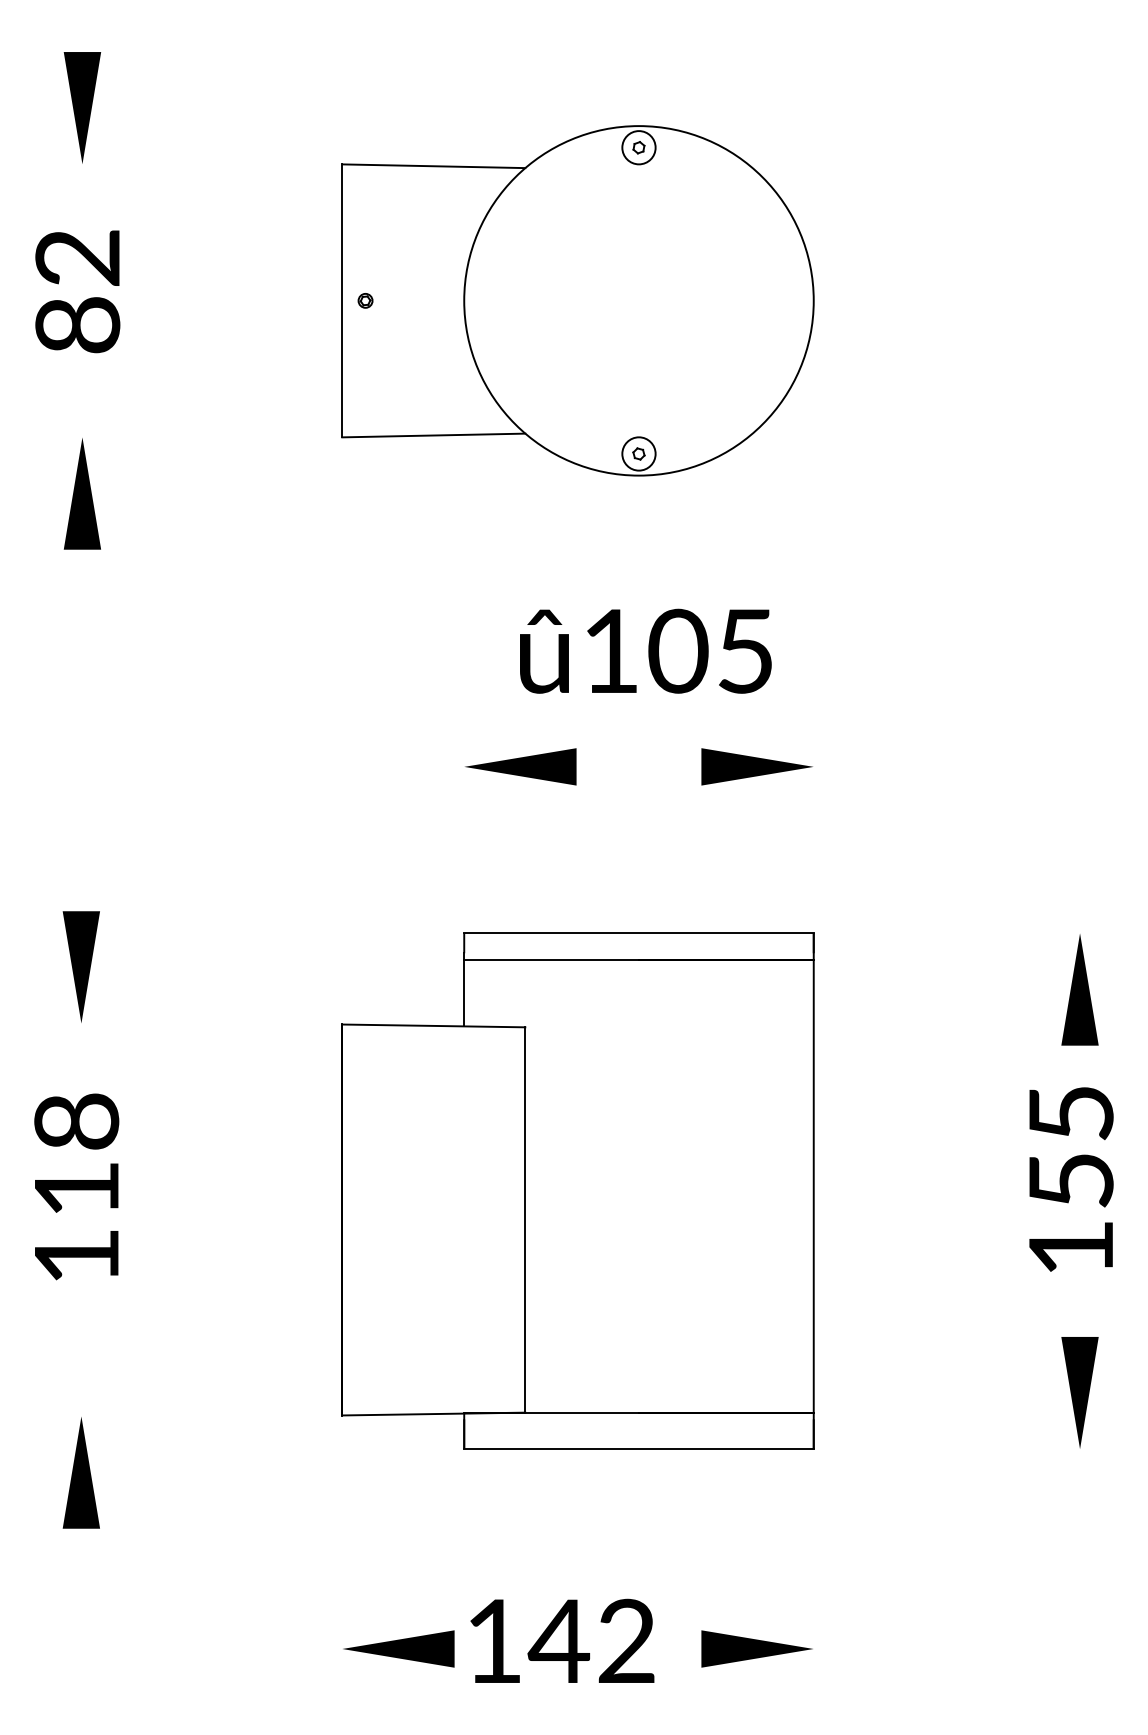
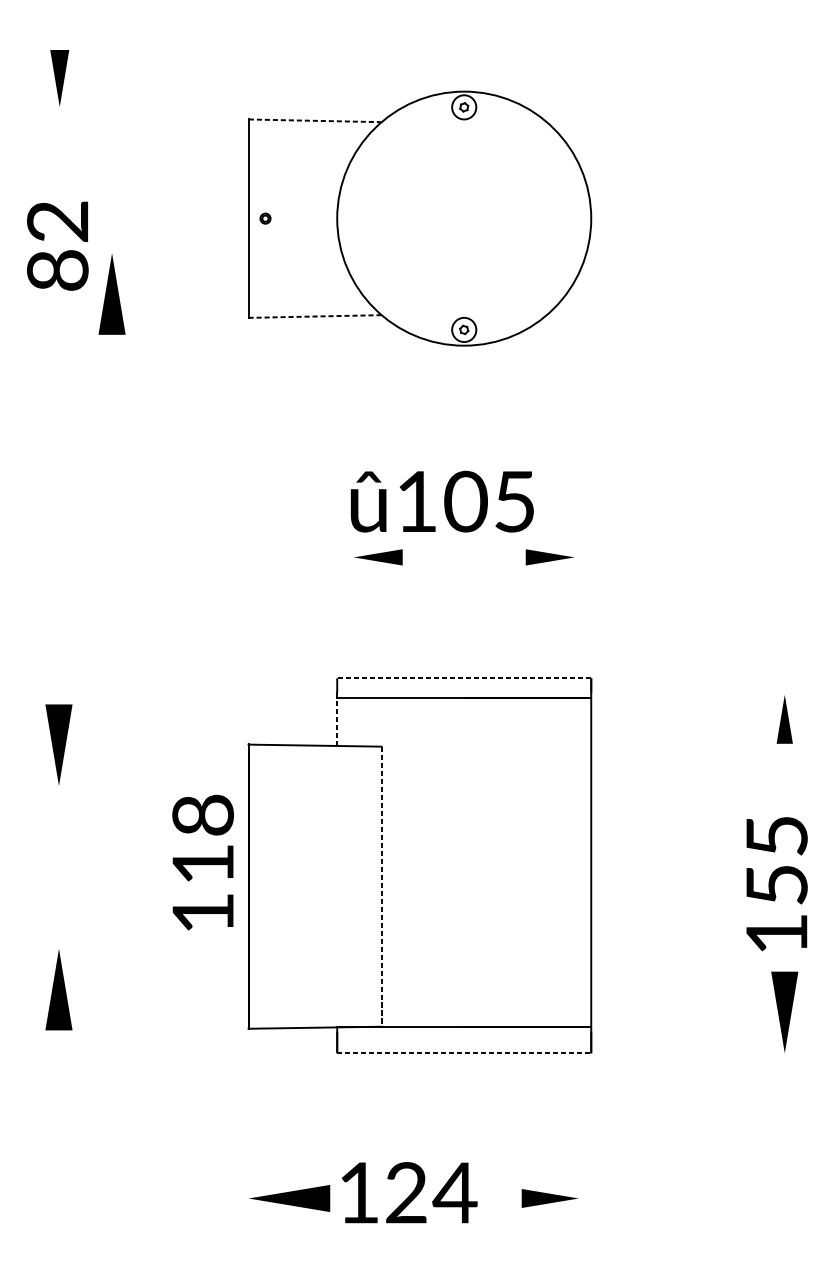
part: (82, 107) -> (59, 78), size x0.7
line: (434, 166) -> (315, 121), solid -> dashed
text: (77, 291) -> (57, 246), moved
line: (433, 435) -> (314, 316), solid -> dashed
part: (81, 493) -> (111, 293), moved
text: (645, 650) -> (442, 501), moved
part: (520, 766) -> (378, 557), size x0.6
part: (756, 766) -> (549, 557), size x0.6
line: (638, 933) -> (463, 678), solid -> dashed
part: (80, 966) -> (58, 744), moved
part: (1079, 989) -> (784, 719), size x0.6
line: (464, 992) -> (337, 721), solid -> dashed
text: (1071, 1179) -> (777, 884), moved
text: (76, 1186) -> (202, 862), moved
line: (525, 1219) -> (381, 886), solid -> dashed
line: (638, 1449) -> (463, 1053), solid -> dashed
part: (80, 1472) -> (58, 989), moved
text: (592, 1640) -> (430, 1192), 42 -> 24
part: (756, 1648) -> (549, 1198), size x0.7

